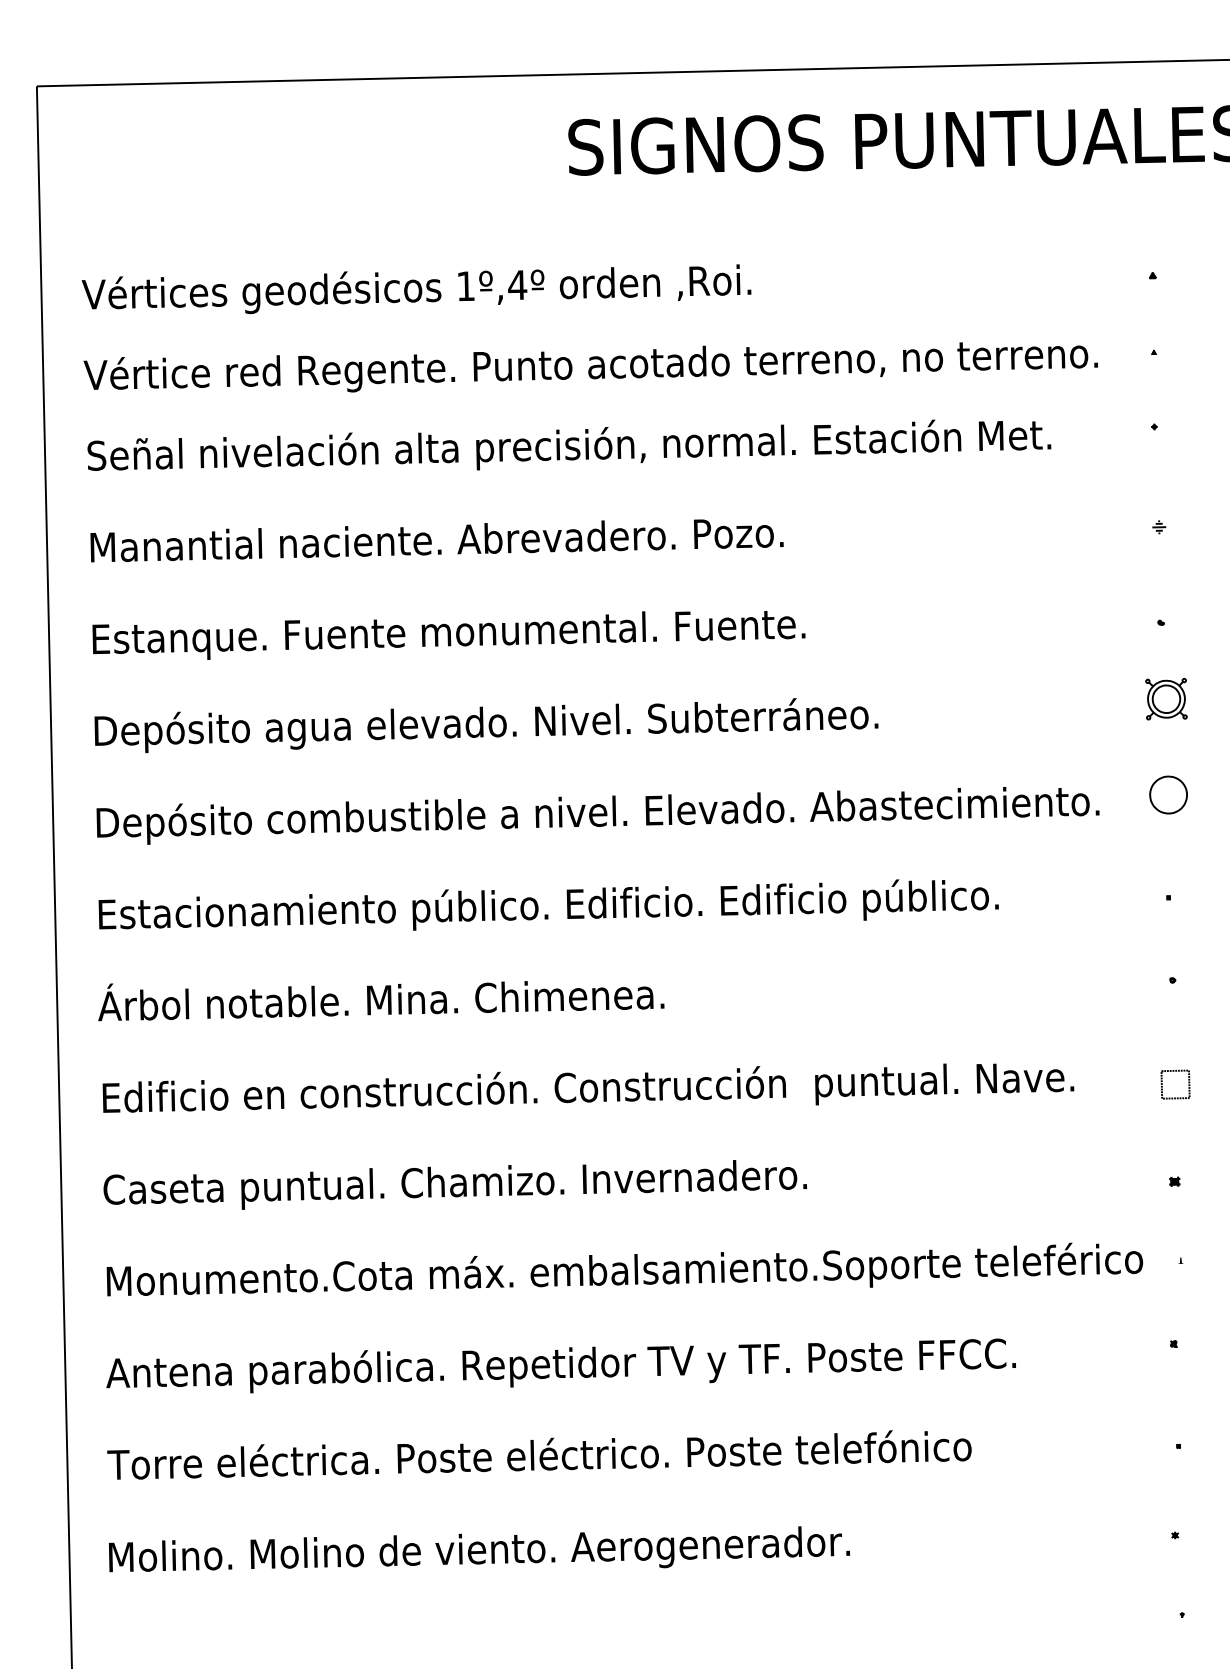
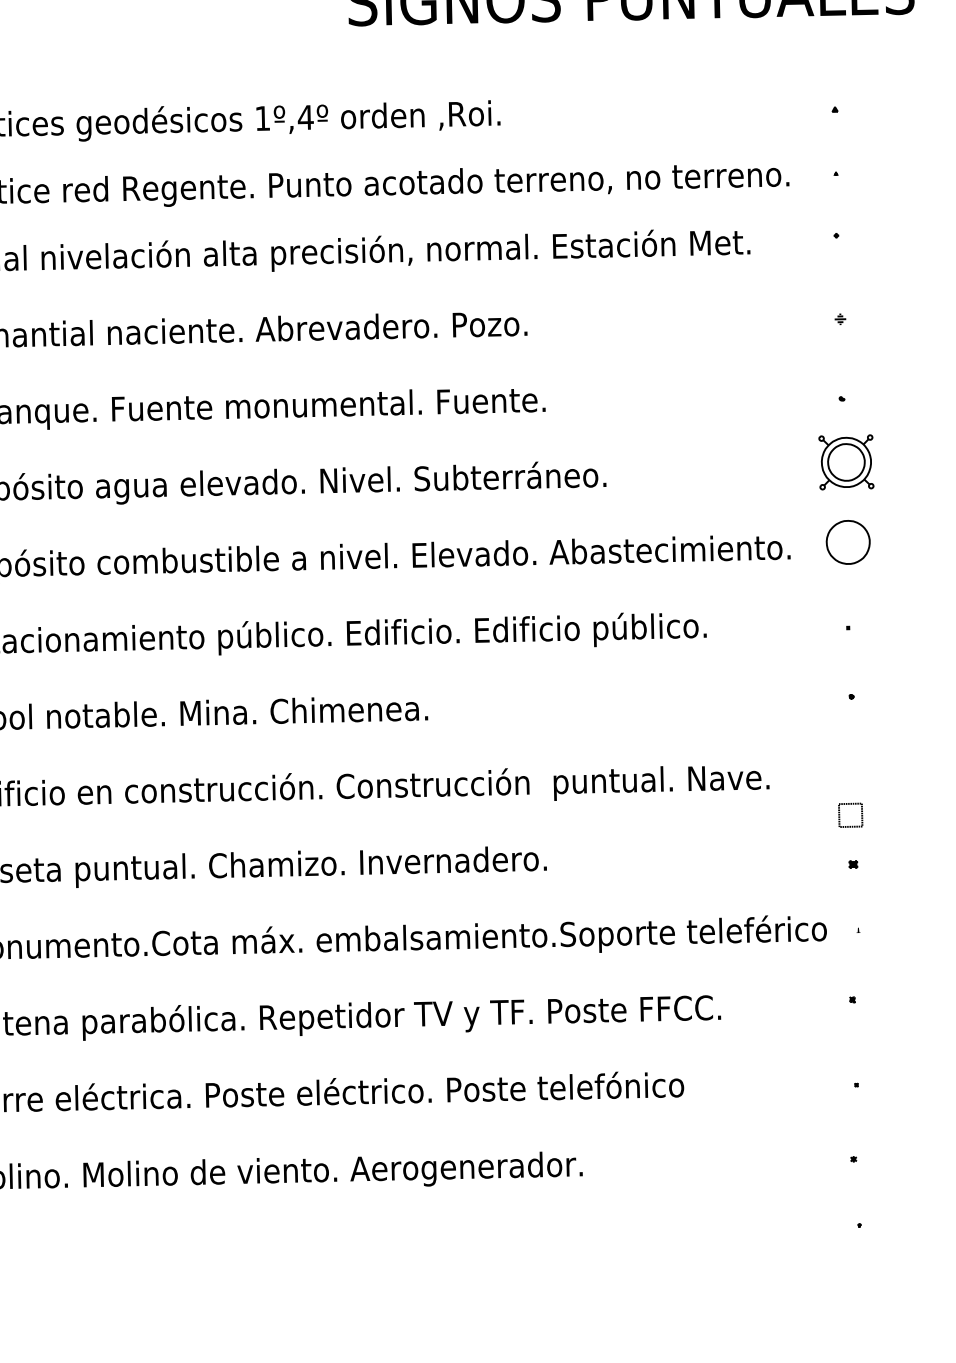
part: (1166, 699) -> (846, 462), size x1.6
part: (1168, 794) -> (848, 541), size x1.4
part: (1175, 1071) -> (850, 804), moved

